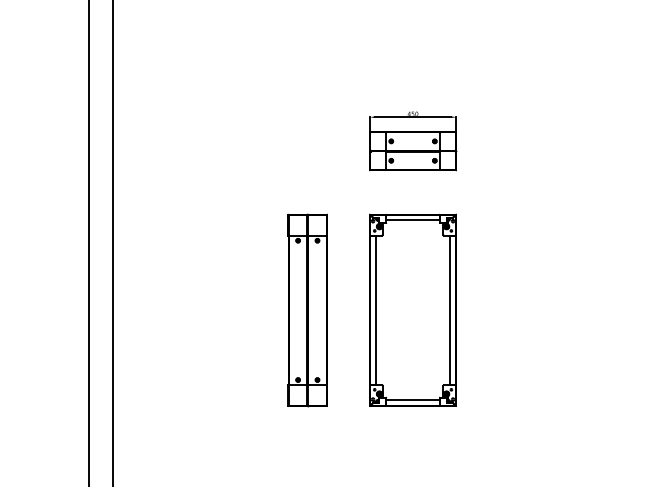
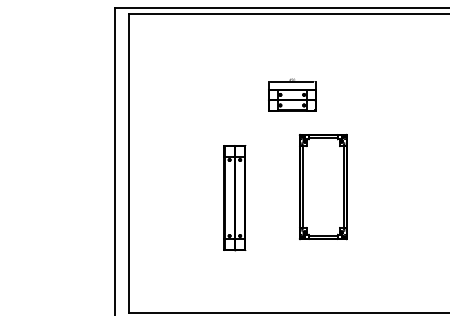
part: (413, 309) -> (323, 186), moved
part: (307, 311) -> (234, 198), moved

